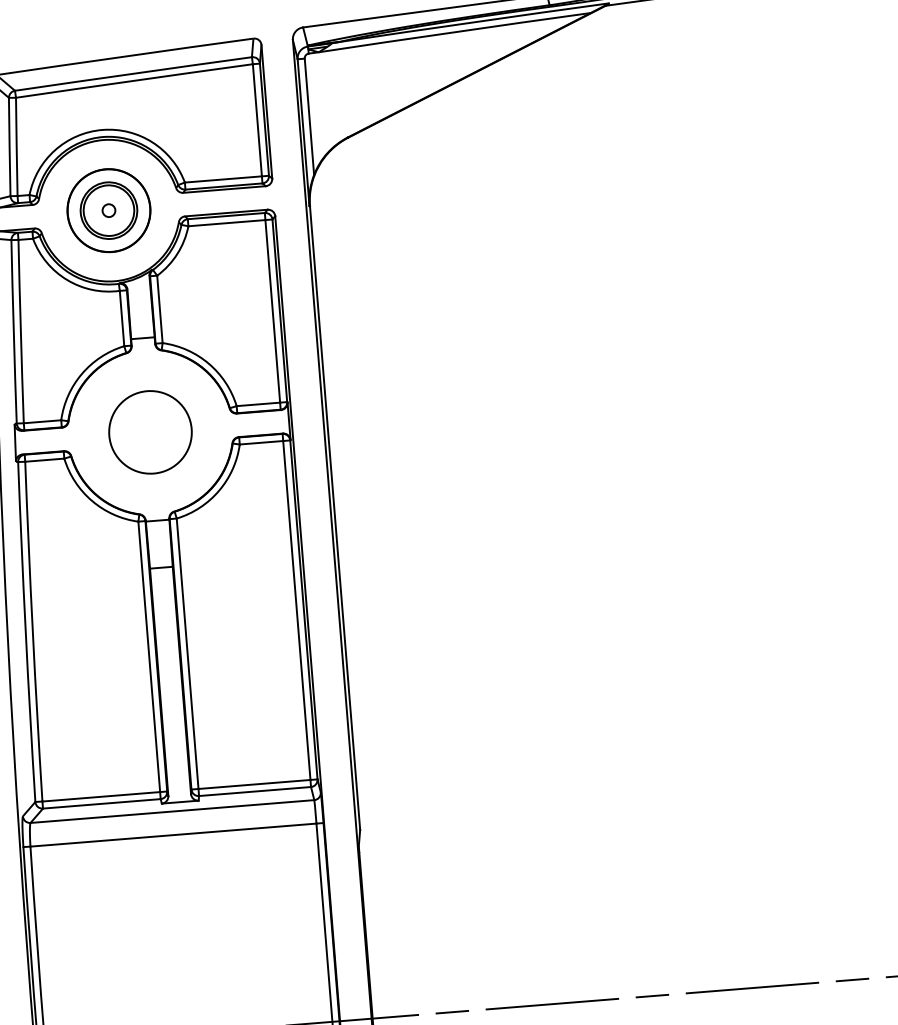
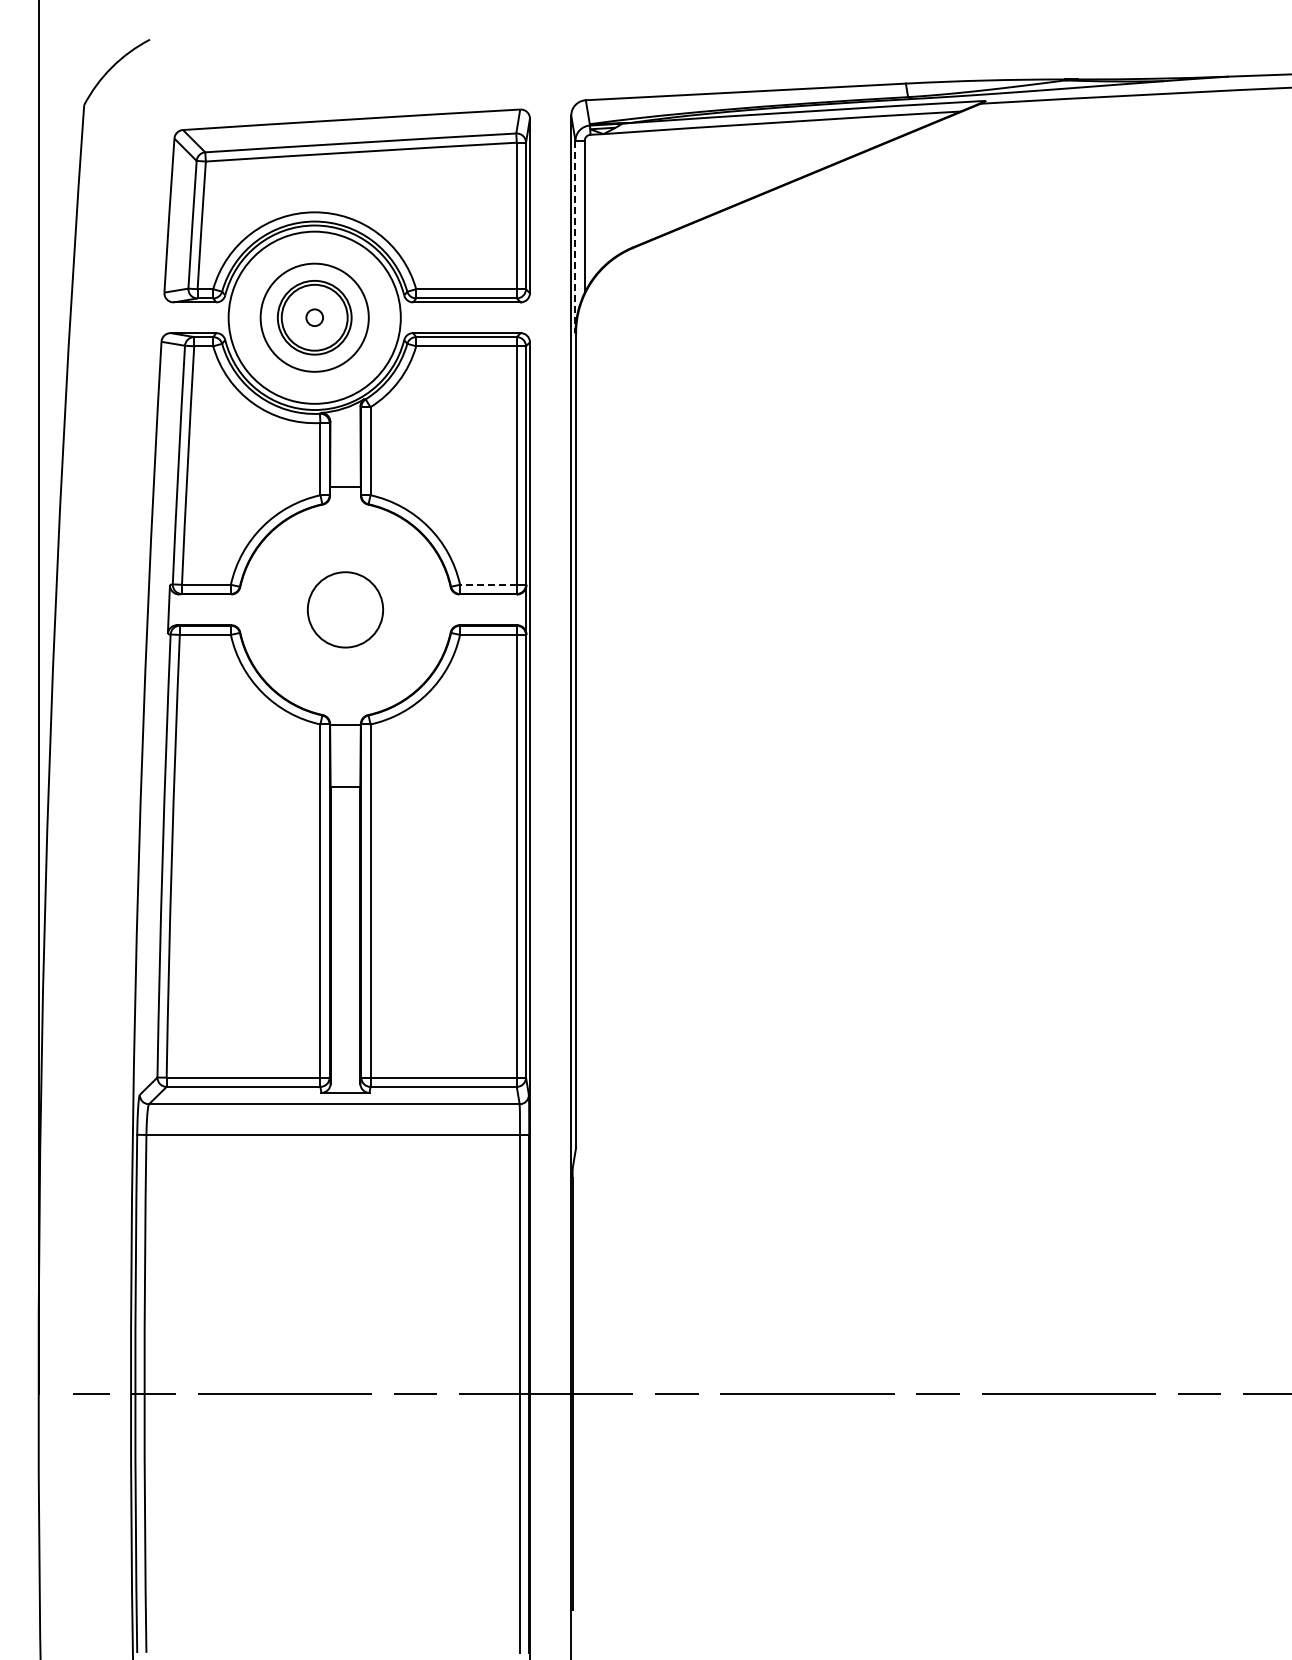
line: (303, 132) -> (575, 236), solid -> dashed
circle: (108, 210) -> (314, 317), size x1.6
line: (257, 404) -> (487, 584), solid -> dashed
circle: (150, 432) -> (345, 609), size x0.7

